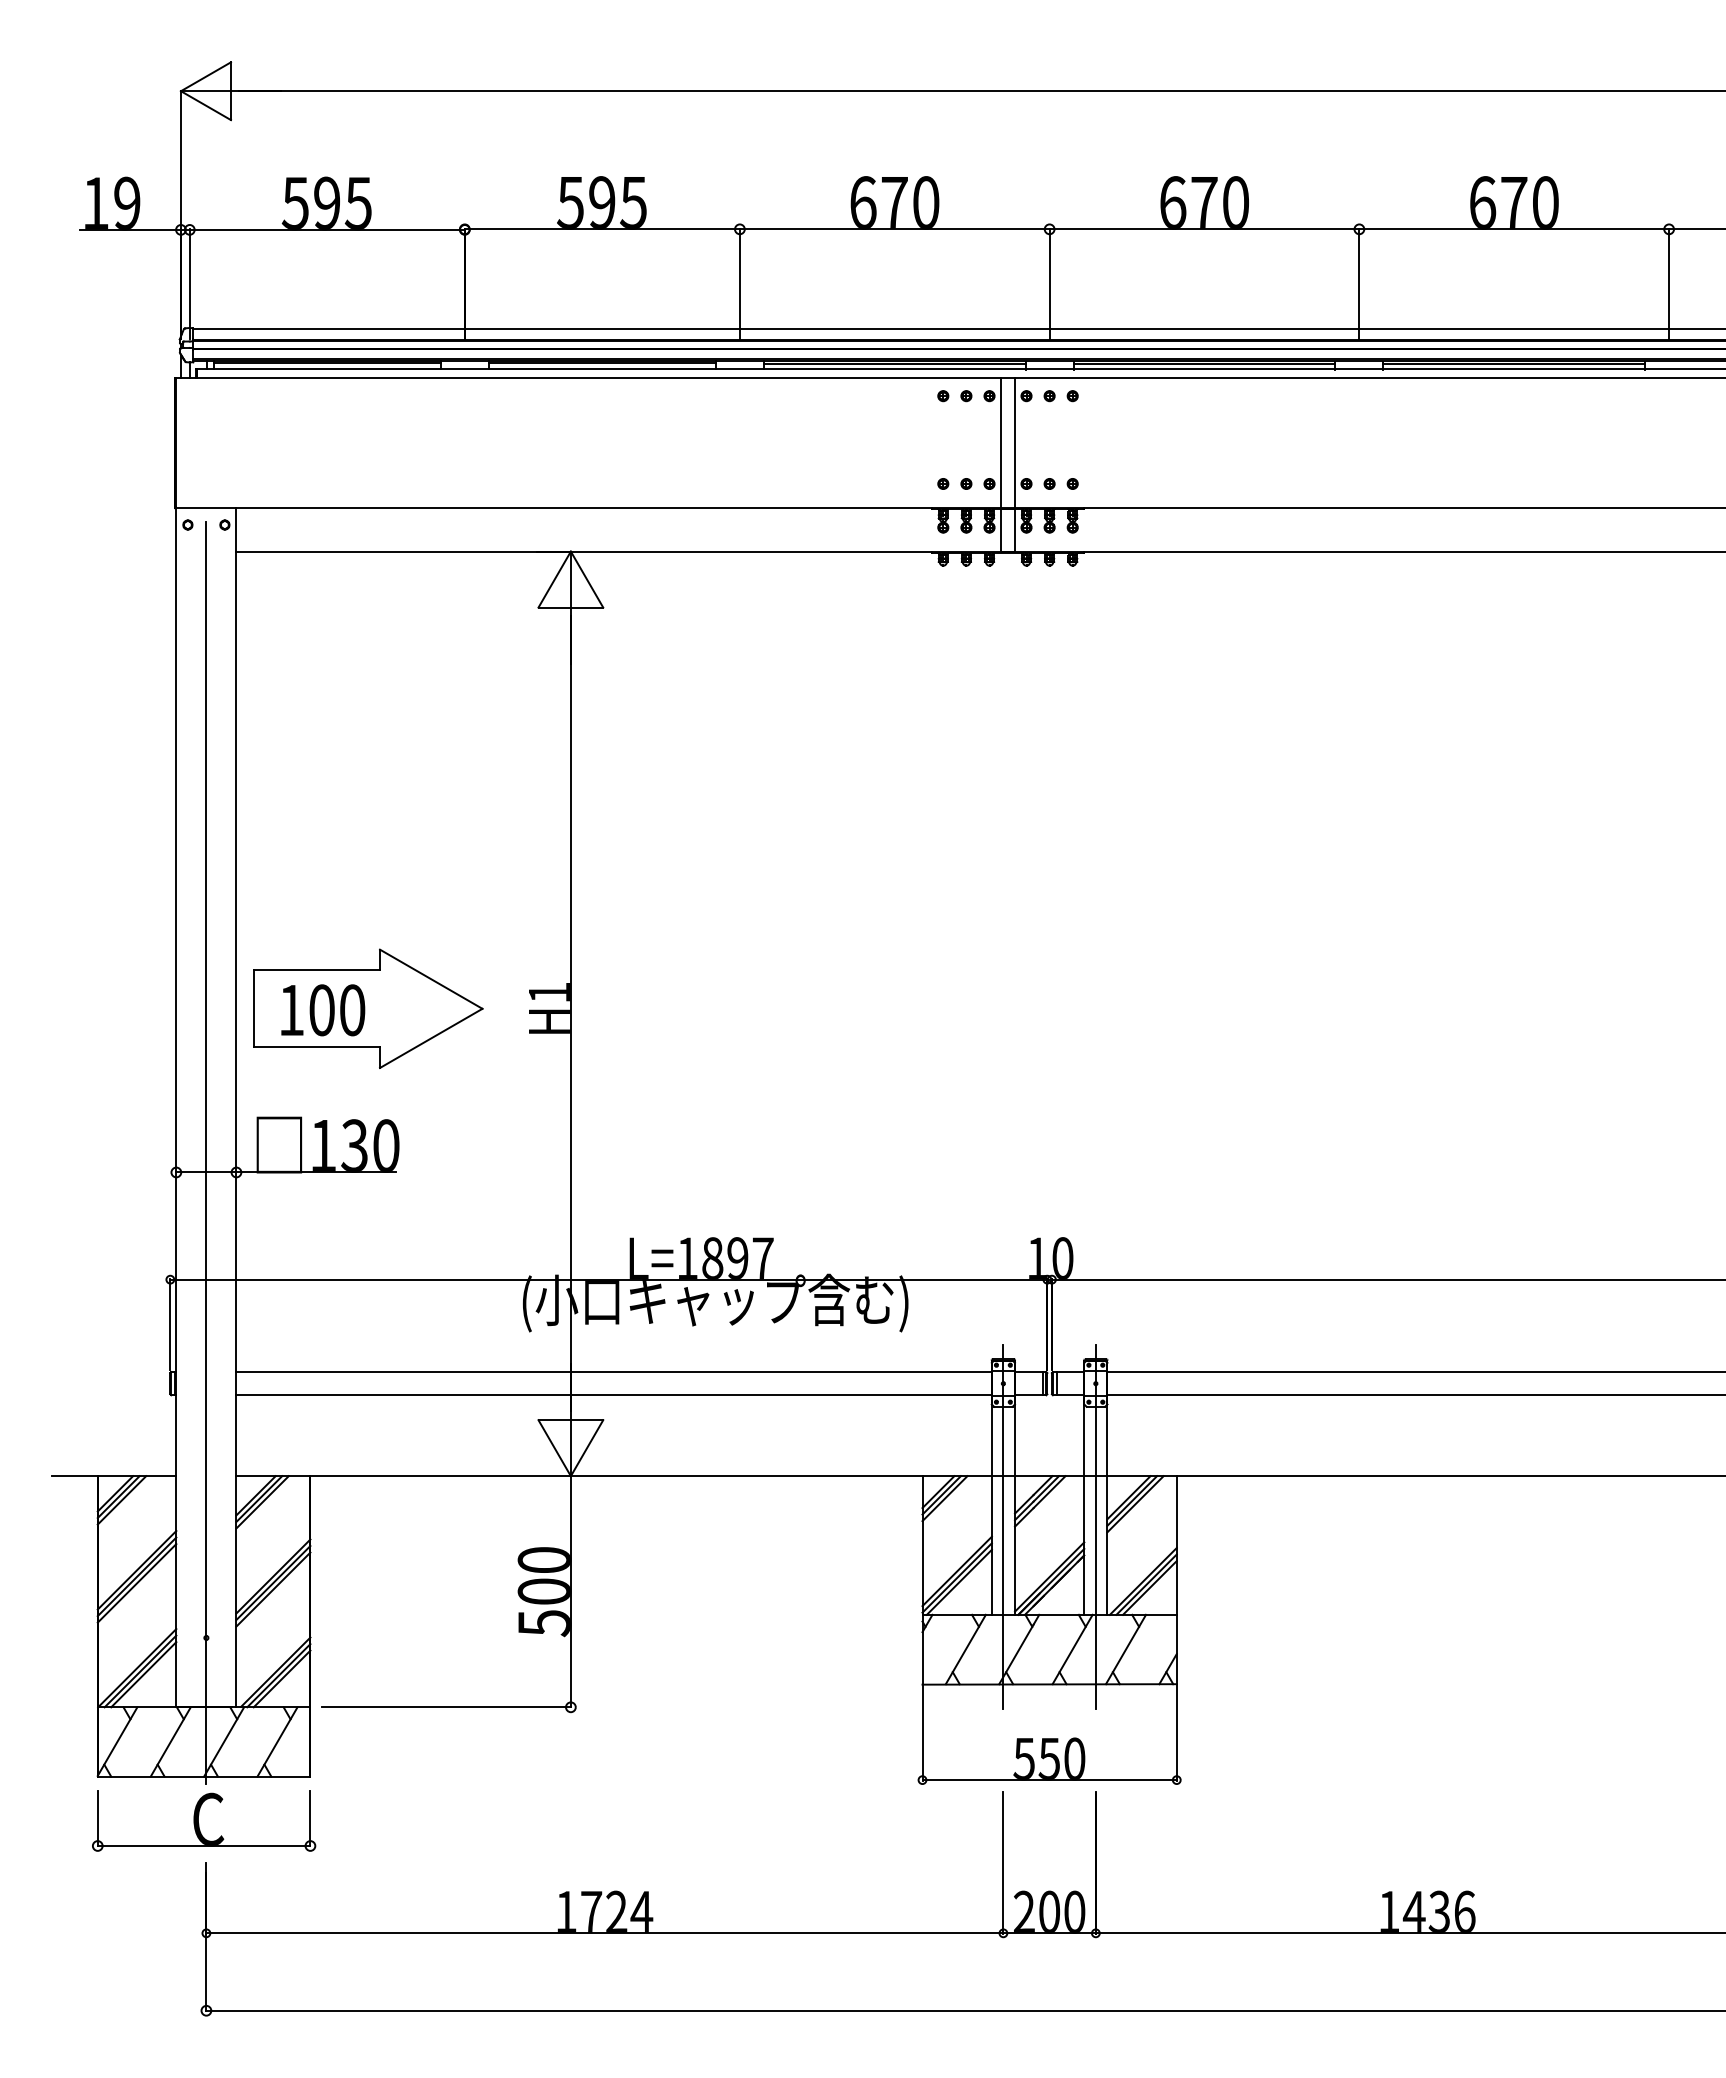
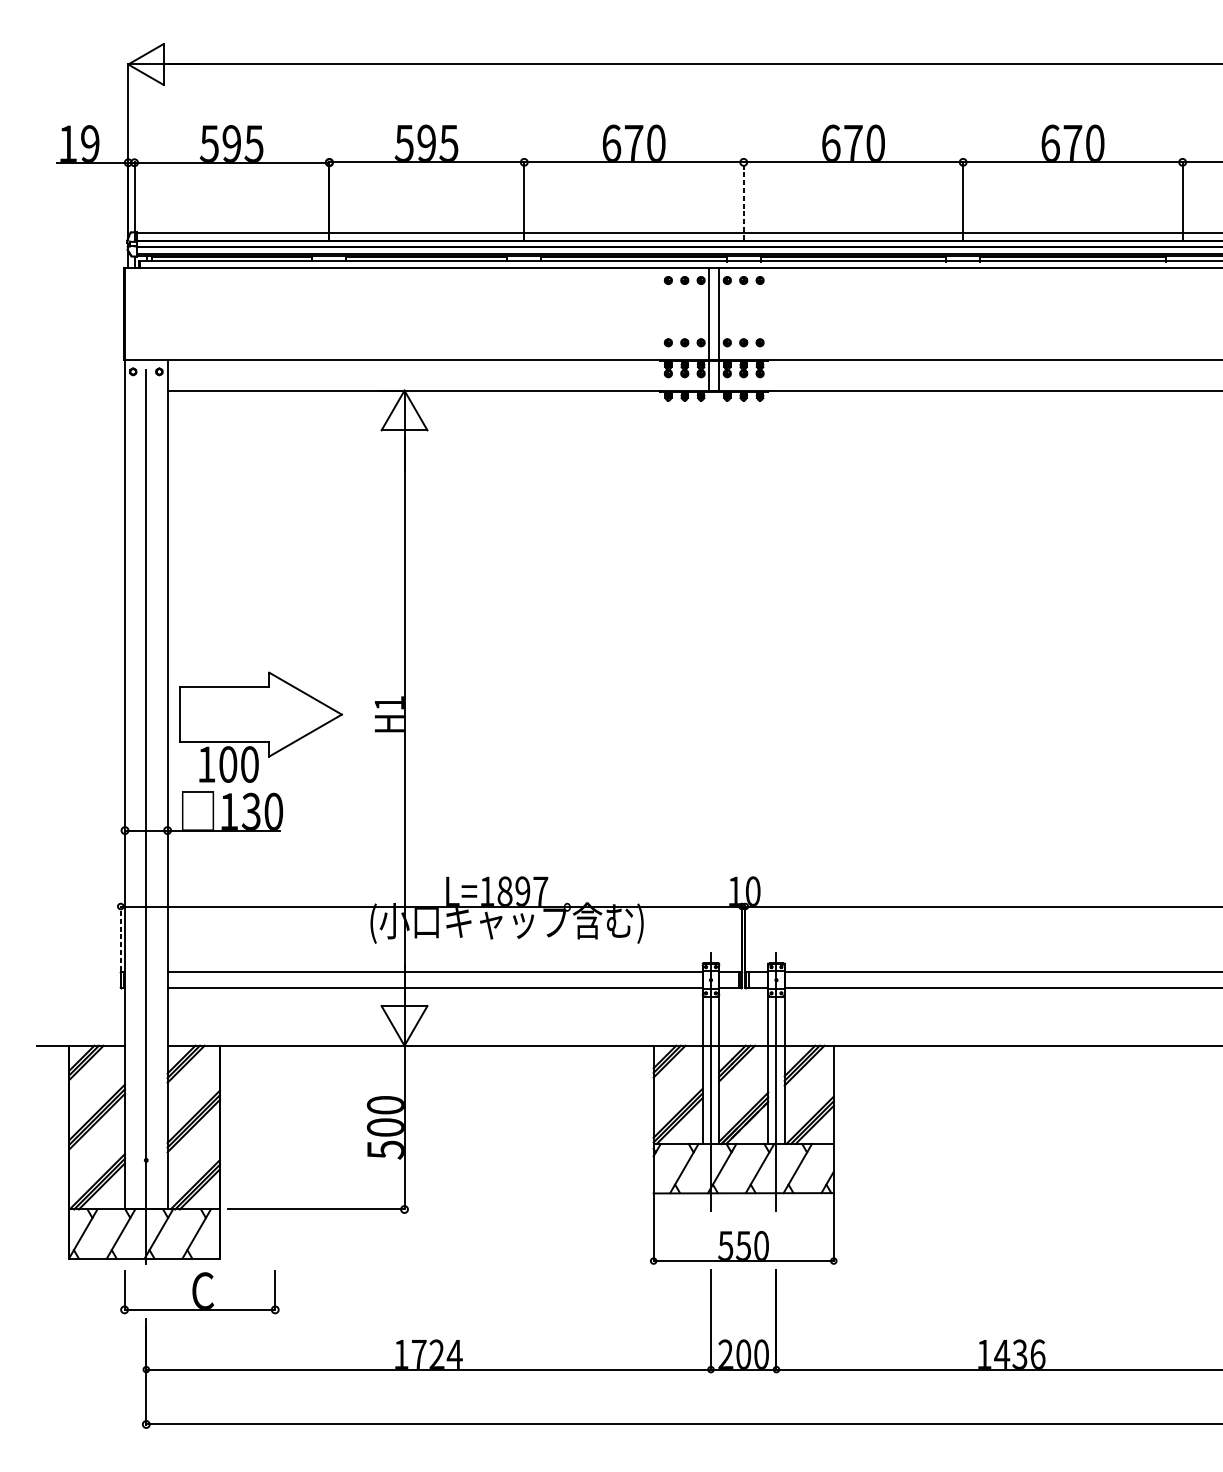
line: (1049, 283) -> (743, 200), solid -> dashed
text: (323, 1010) -> (229, 764), moved
line: (170, 1324) -> (120, 938), solid -> dashed
part: (204, 1820) -> (200, 1291), moved

